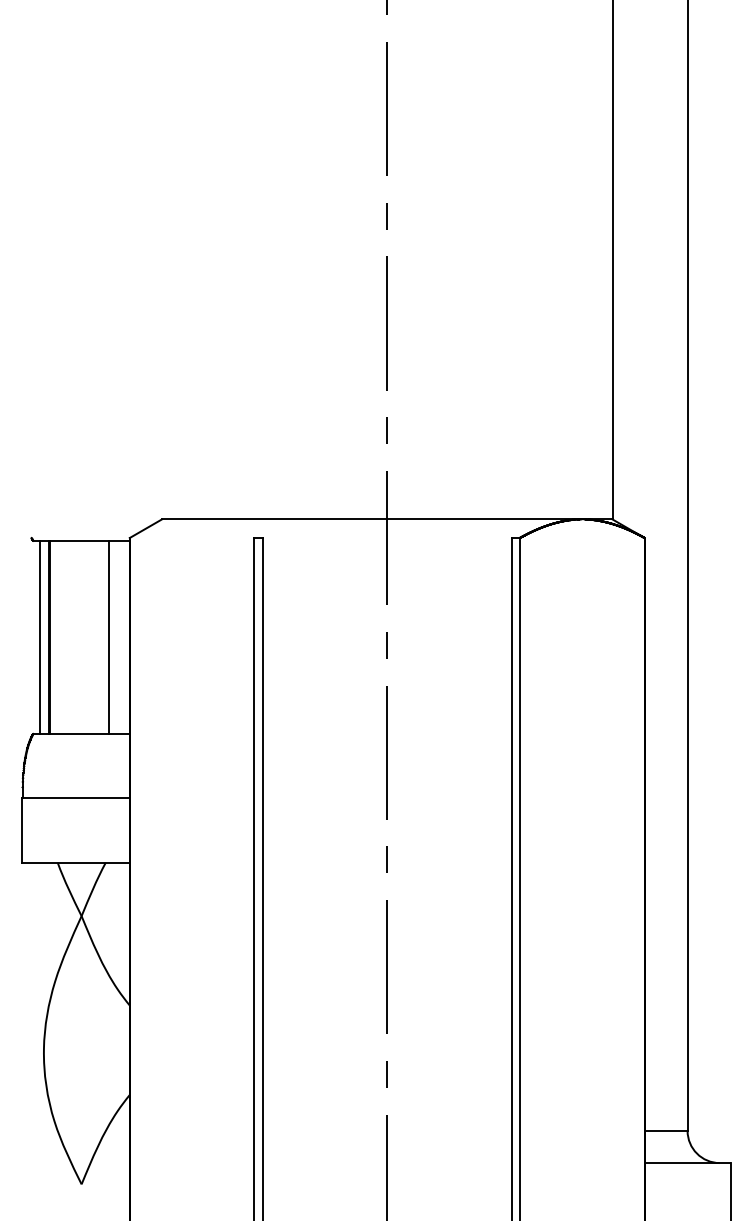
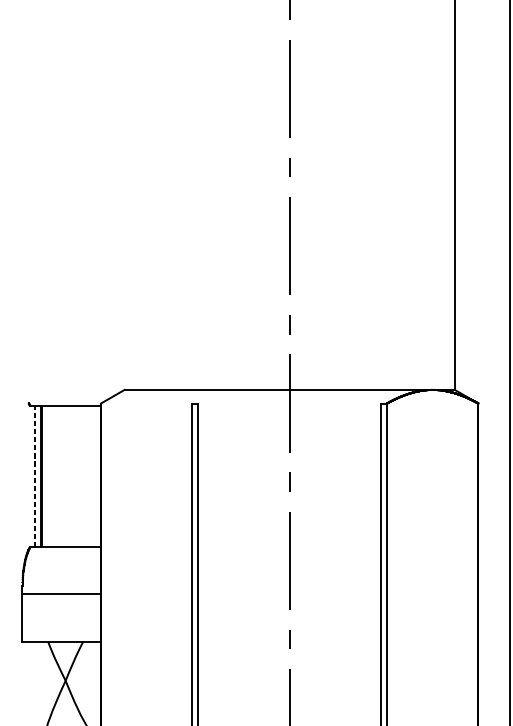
line: (109, 636) -> (86, 475), removed
line: (39, 637) -> (34, 476), solid -> dashed

